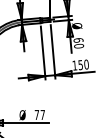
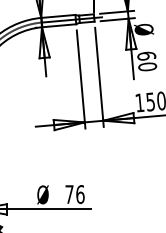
text: (42, 114) -> (79, 193), 77 -> 76

